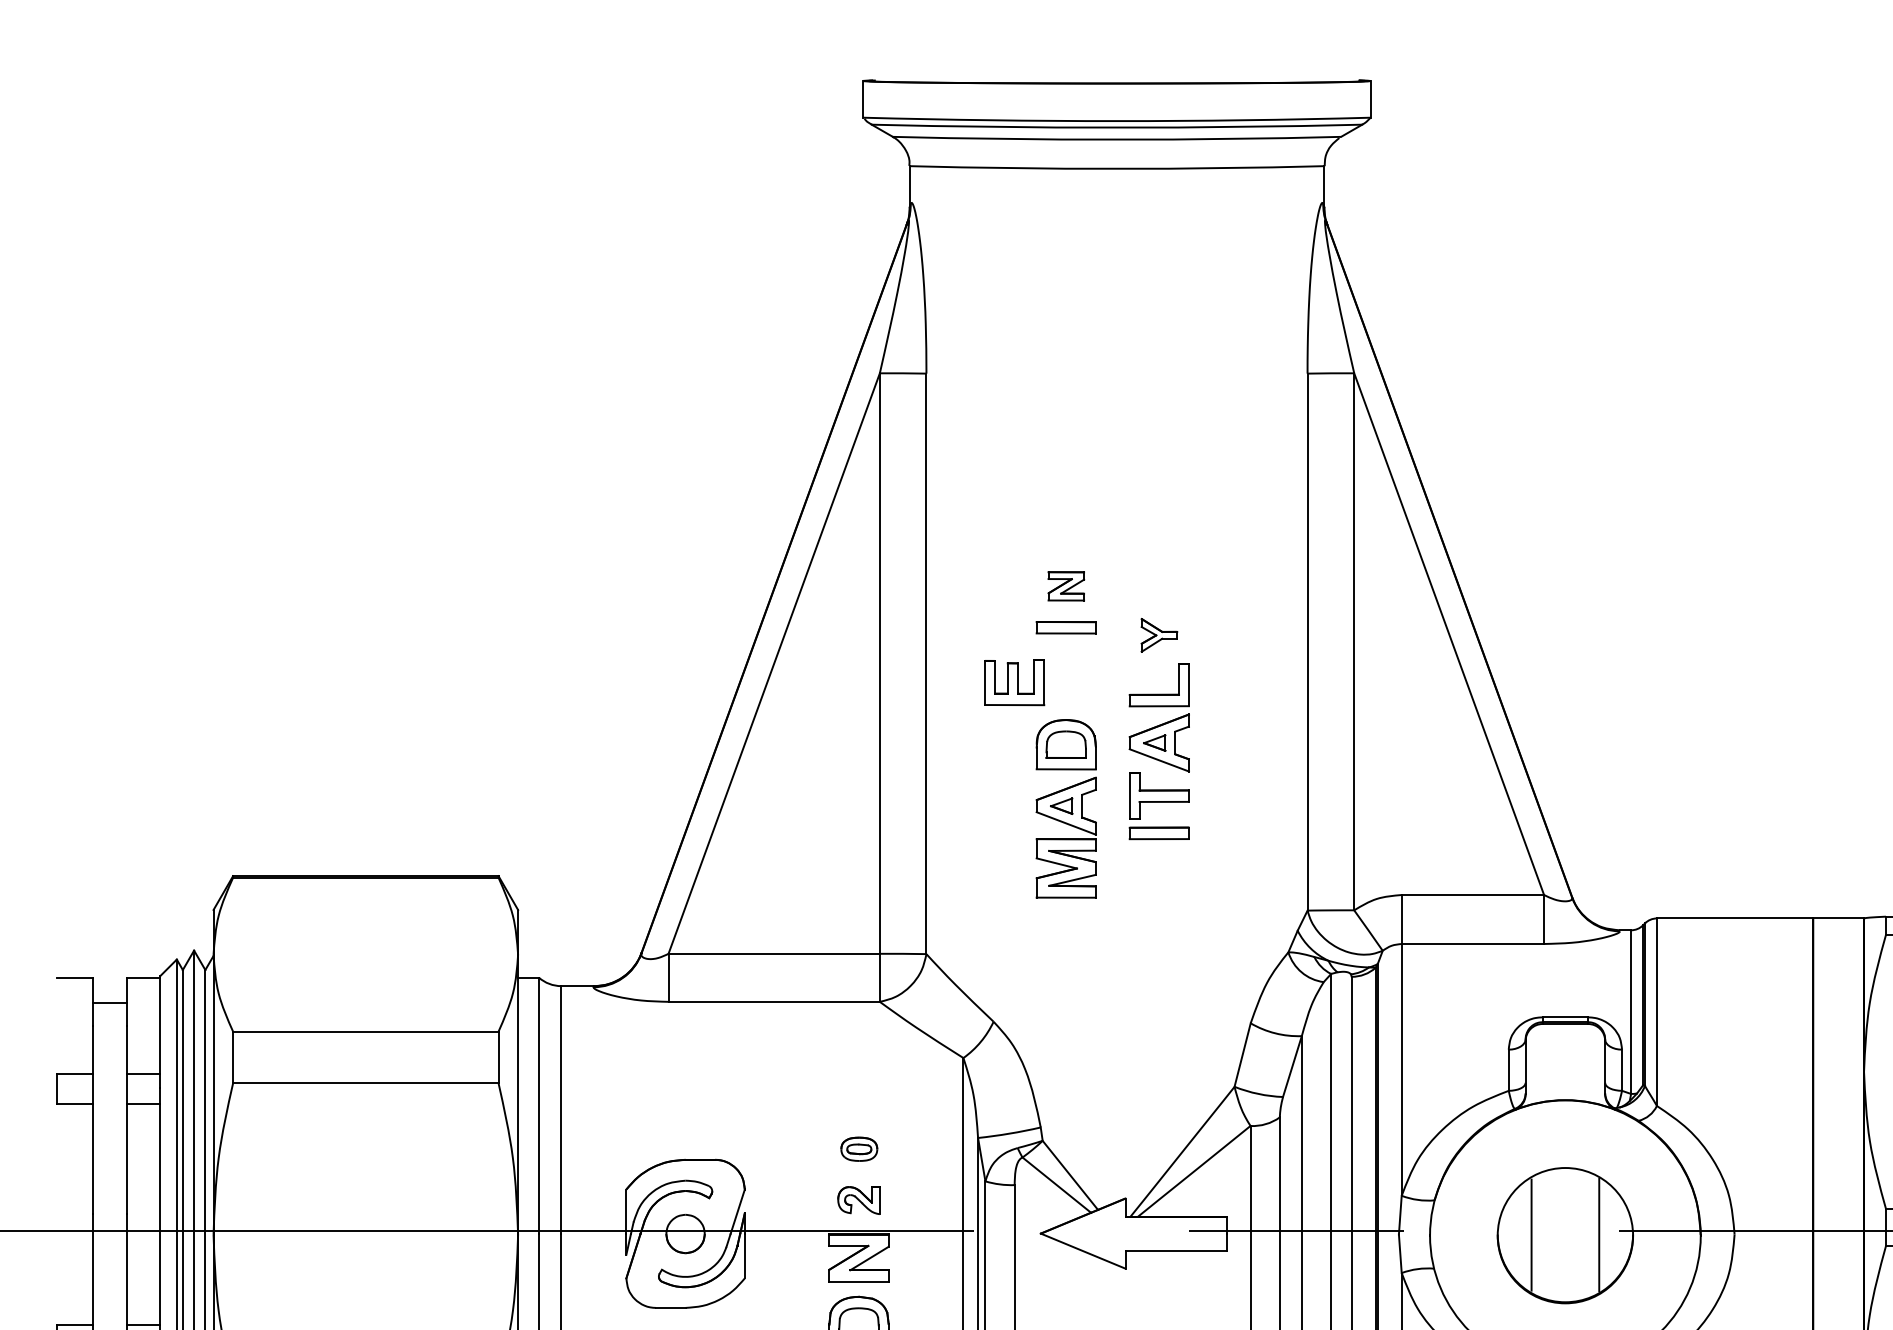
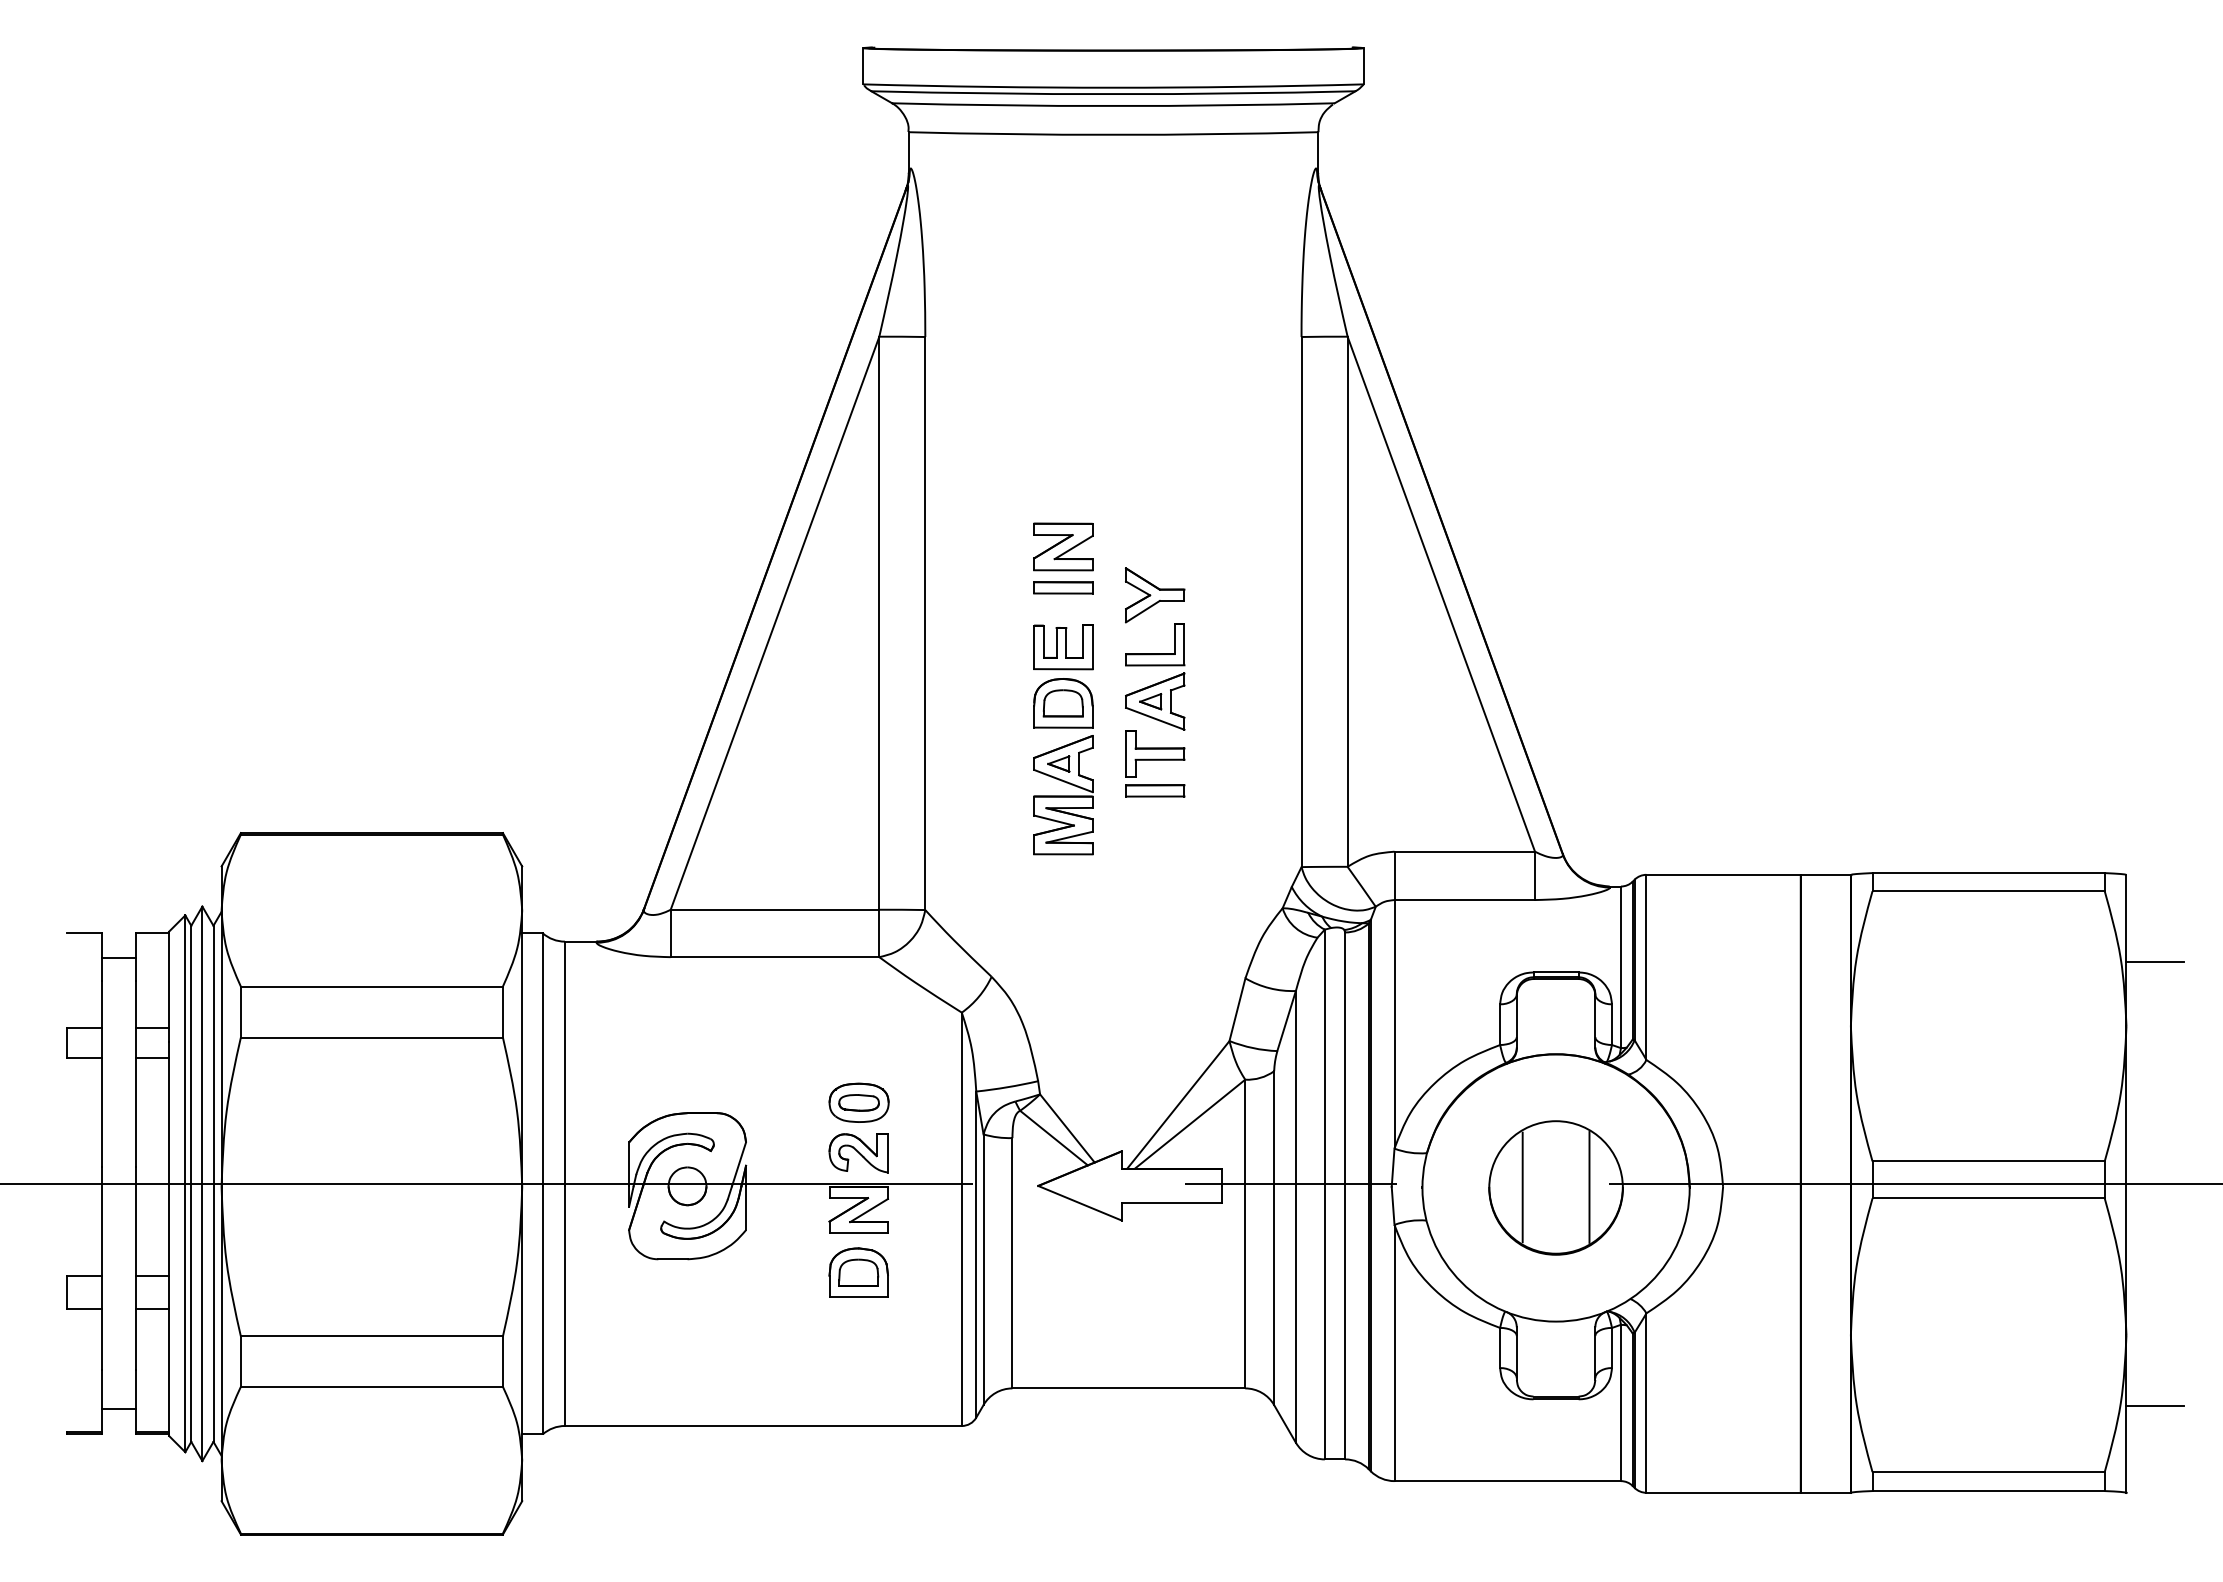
part: (1066, 585) -> (1063, 546), size x1.67
part: (1159, 635) -> (1155, 595), size x1.67
part: (1014, 683) -> (1063, 647), moved
part: (858, 1149) -> (858, 1102), size x1.67
part: (858, 1200) -> (858, 1153), size x1.43

